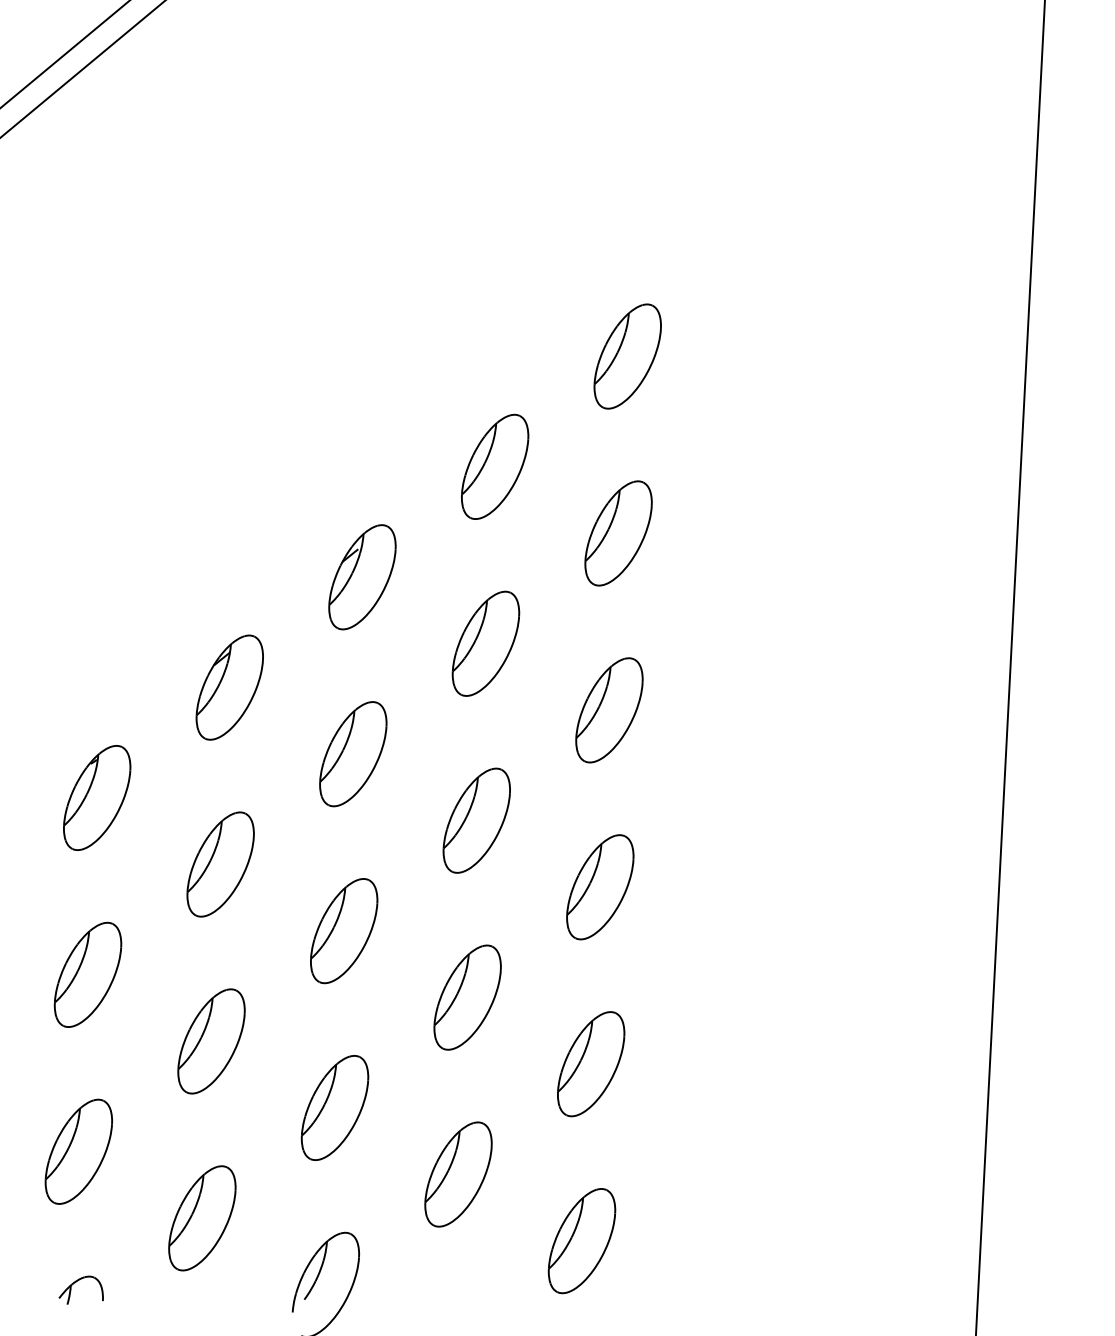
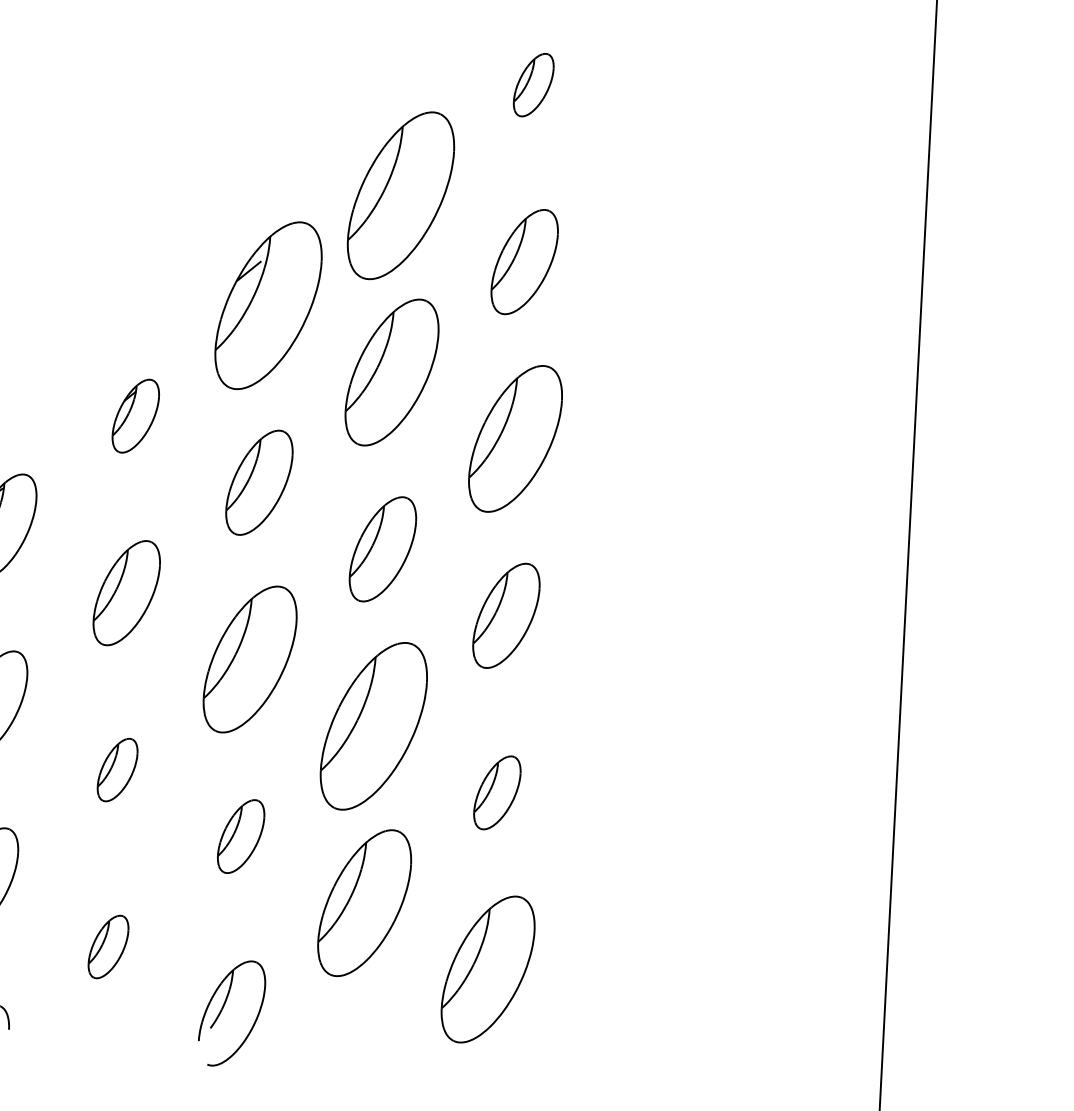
part: (627, 356) -> (533, 85), size x0.6
part: (495, 466) -> (401, 195), size x1.6
part: (362, 577) -> (268, 306), size x1.6
part: (485, 643) -> (391, 372), size x1.4
part: (229, 687) -> (135, 416), size x0.7
part: (609, 710) -> (515, 439), size x1.4
part: (344, 931) -> (250, 660), size x1.4
part: (467, 997) -> (373, 726), size x1.6
part: (211, 1041) -> (117, 770), size x0.6
part: (591, 1064) -> (497, 793), size x0.7
part: (334, 1107) -> (240, 836), size x0.7
part: (458, 1174) -> (364, 903), size x1.4
part: (202, 1218) -> (108, 947), size x0.6
part: (581, 1241) -> (487, 970), size x1.4

